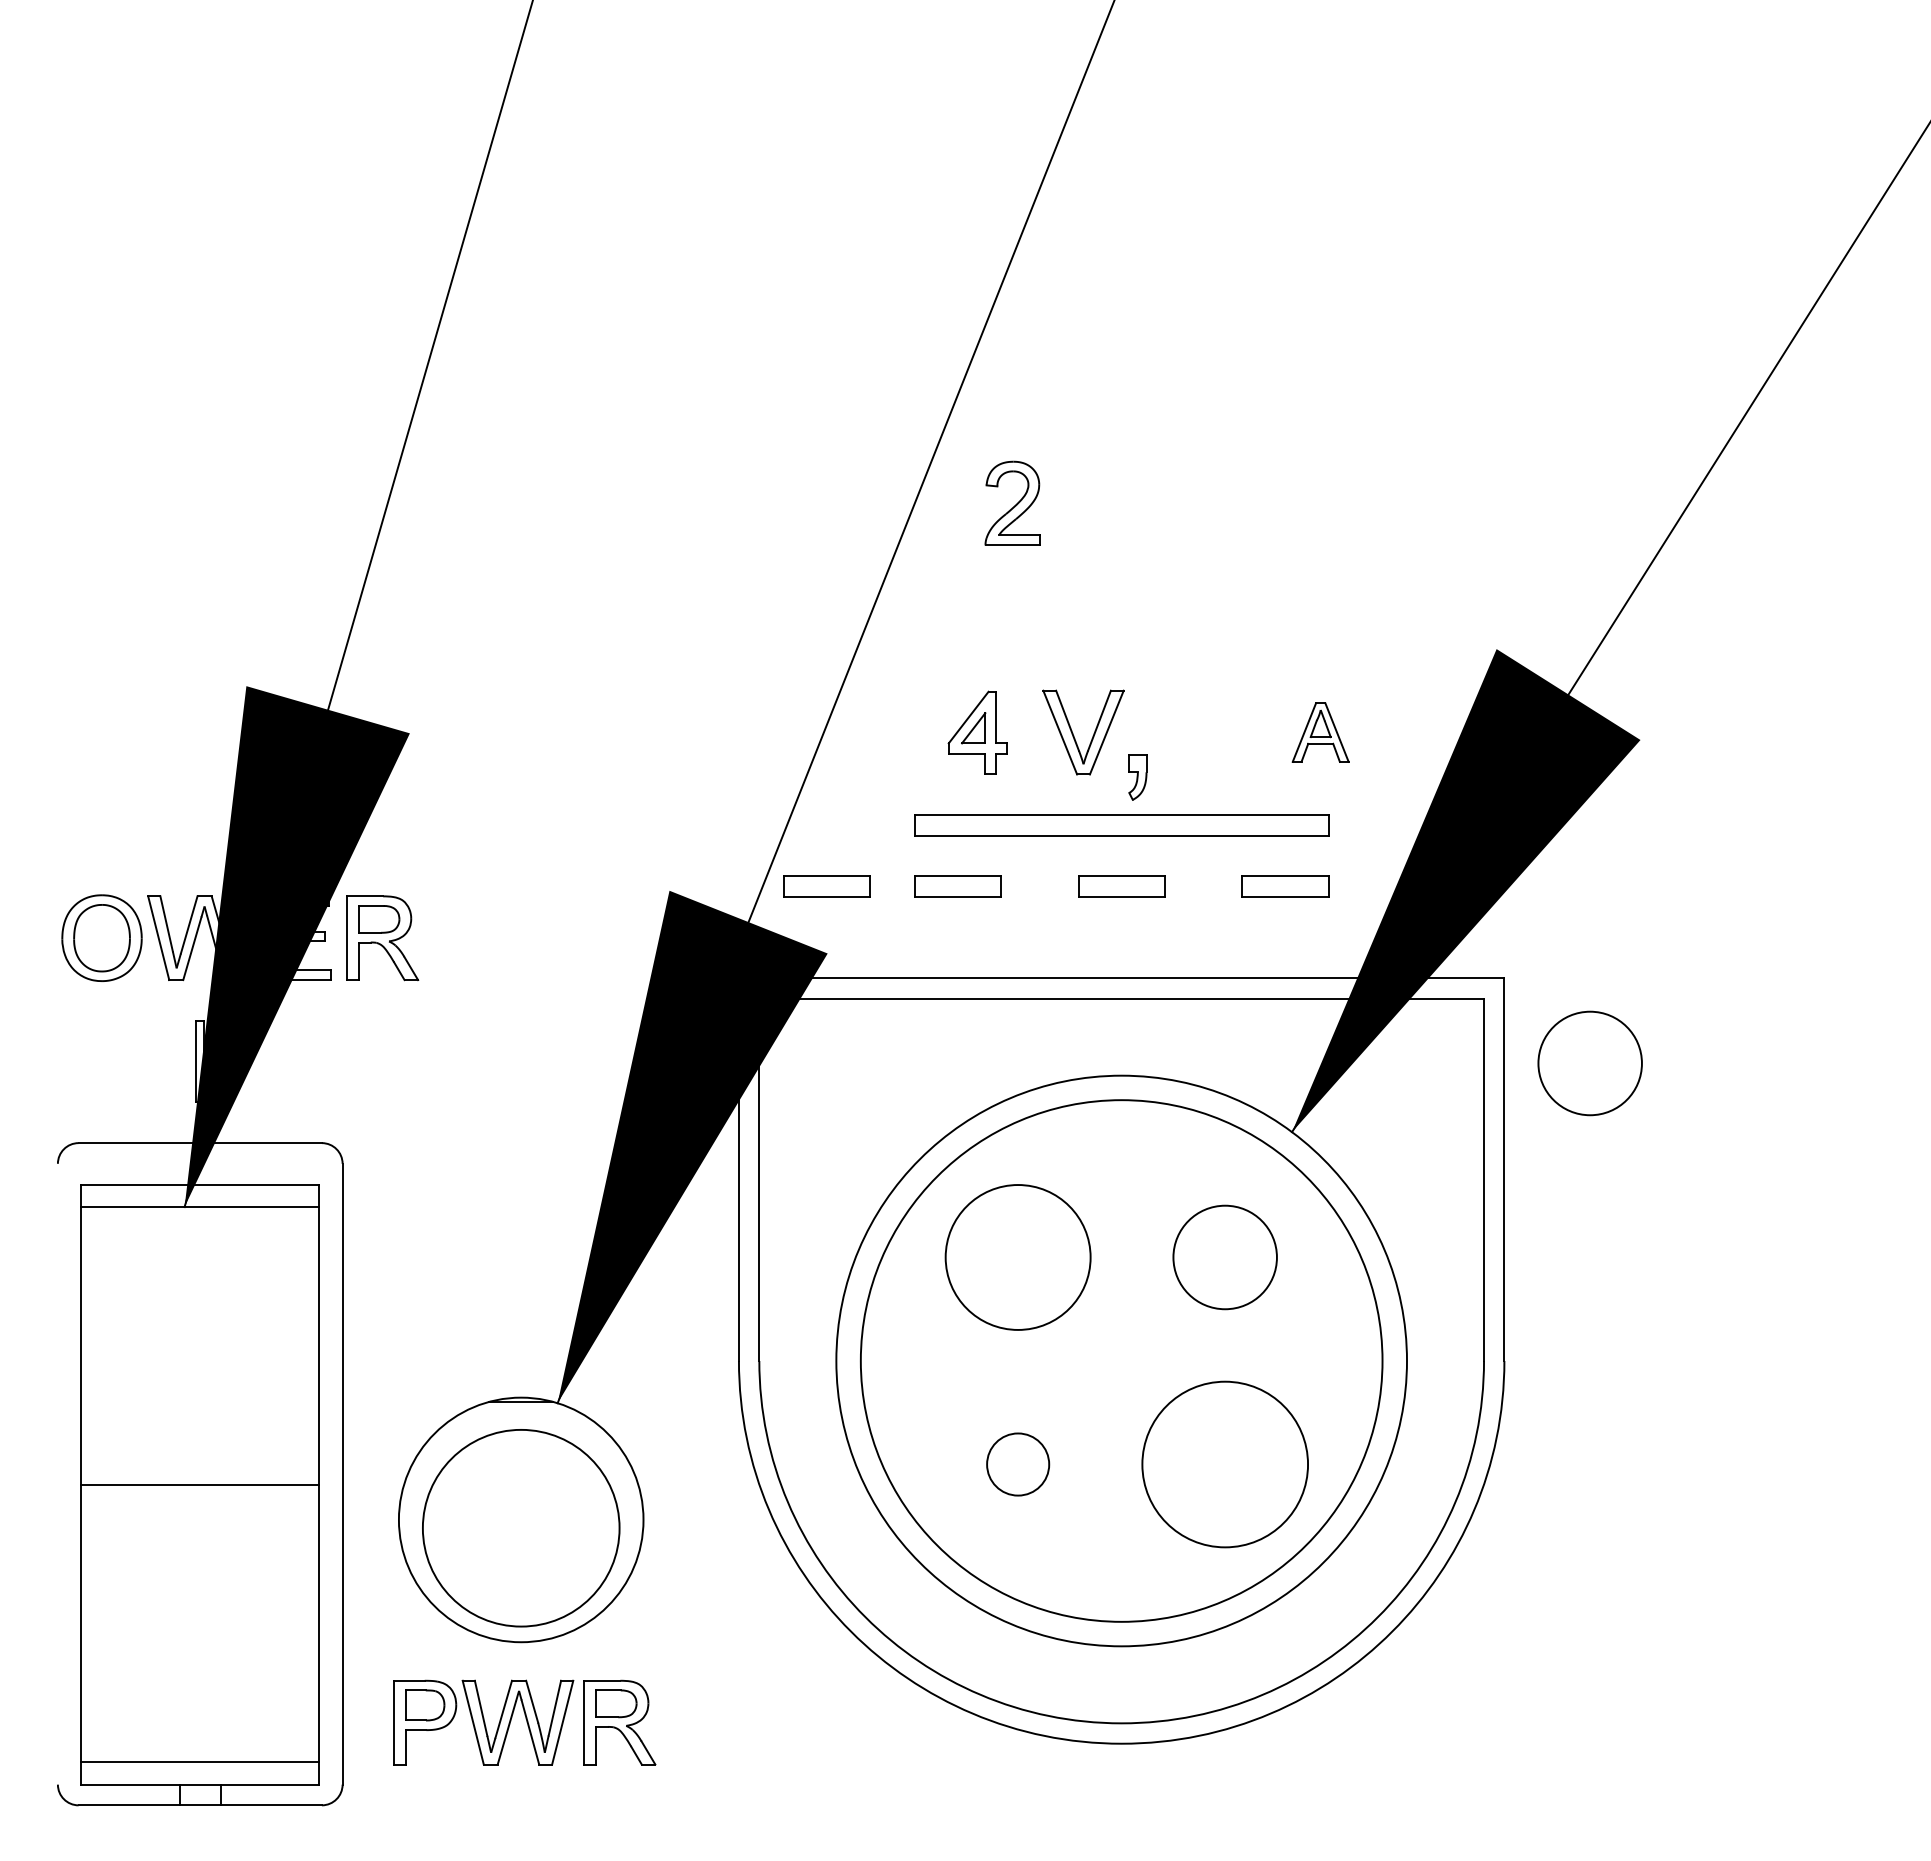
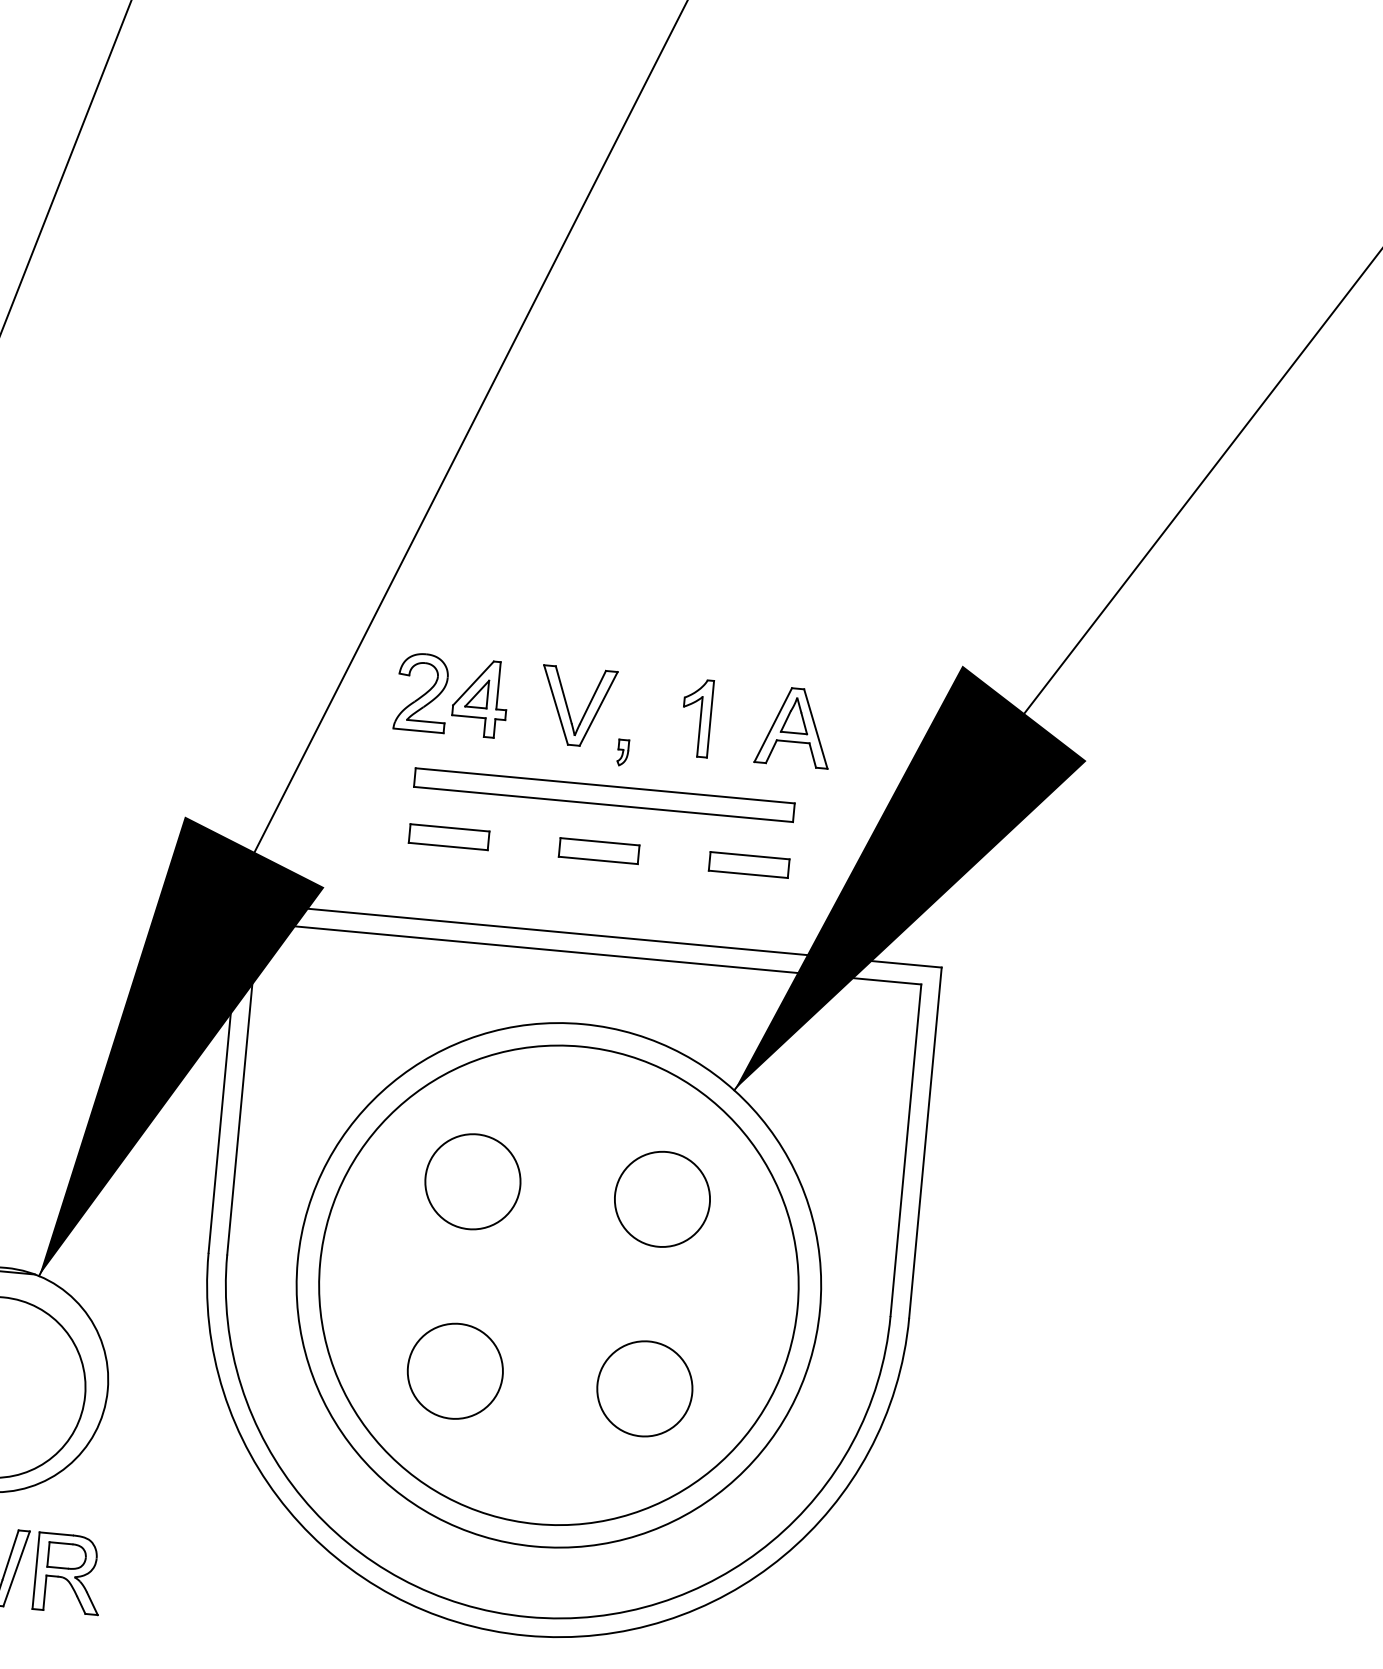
part: (1012, 502) -> (421, 691), moved
part: (1213, 732) -> (696, 717), added
part: (1320, 732) -> (794, 726), size x1.43
part: (1137, 777) -> (622, 752), size x0.62
part: (826, 886) -> (329, 825), removed
circle: (1589, 1063) -> (1012, 1052), removed
circle: (1017, 1257) -> (472, 1181), size x0.71
circle: (1017, 1464) -> (454, 1371), size x1.67
circle: (1224, 1464) -> (644, 1388), size x0.62

